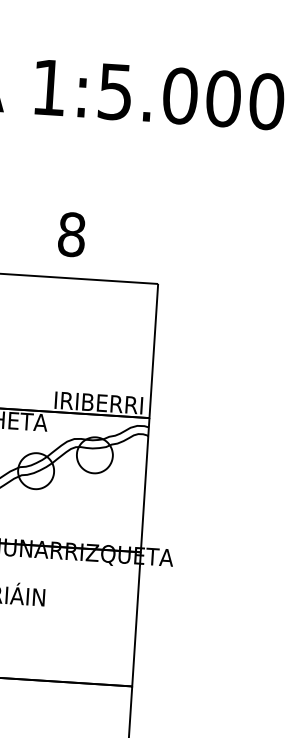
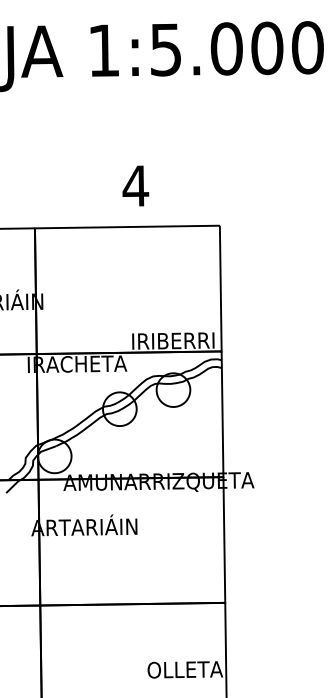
text: (71, 235) -> (135, 186), 8 -> 4

